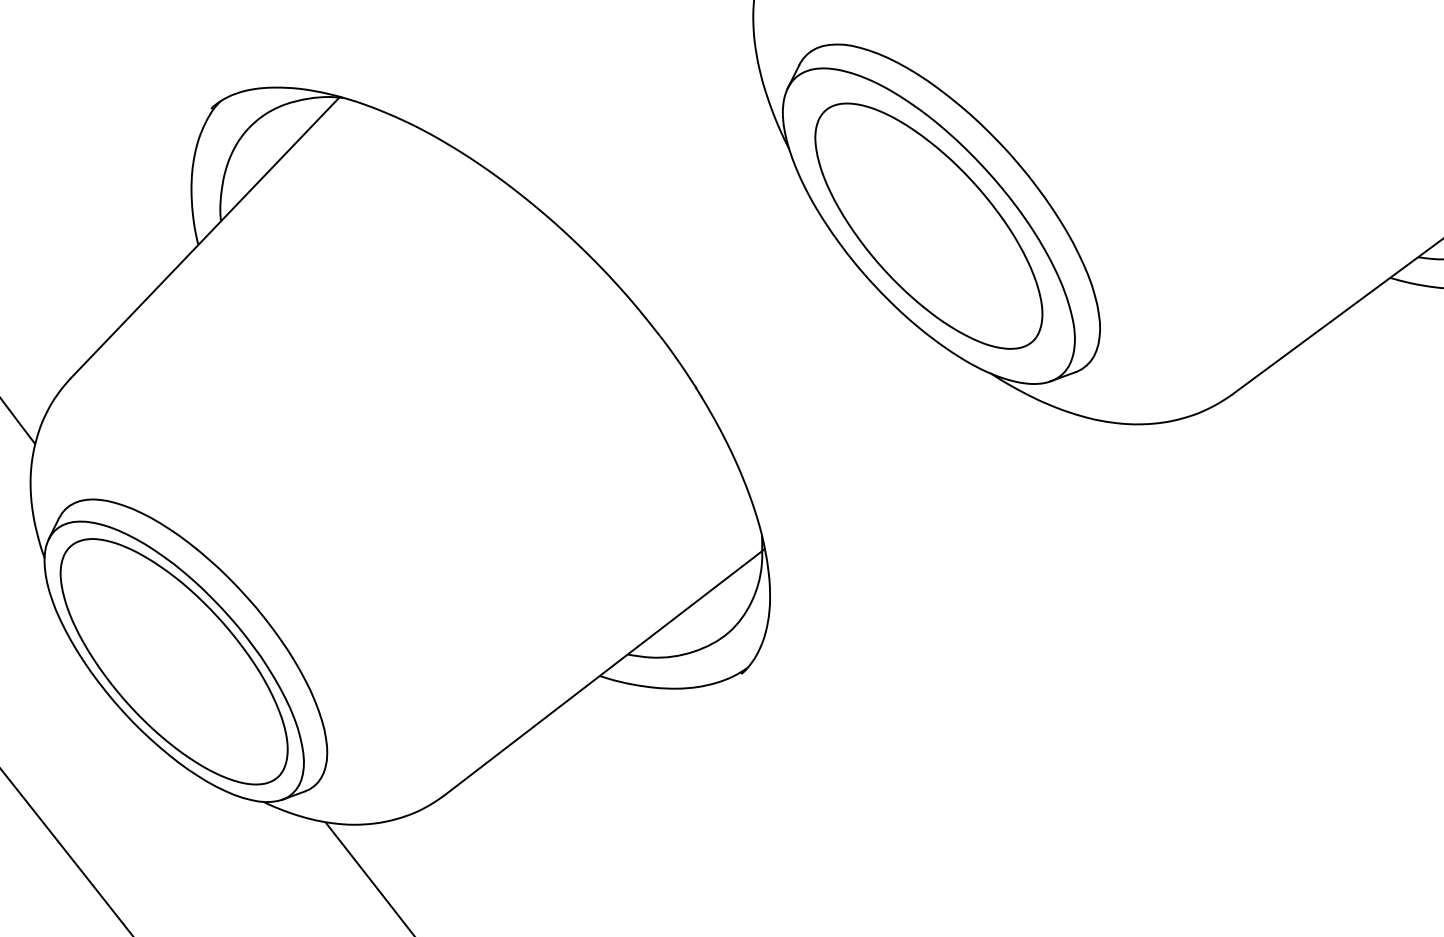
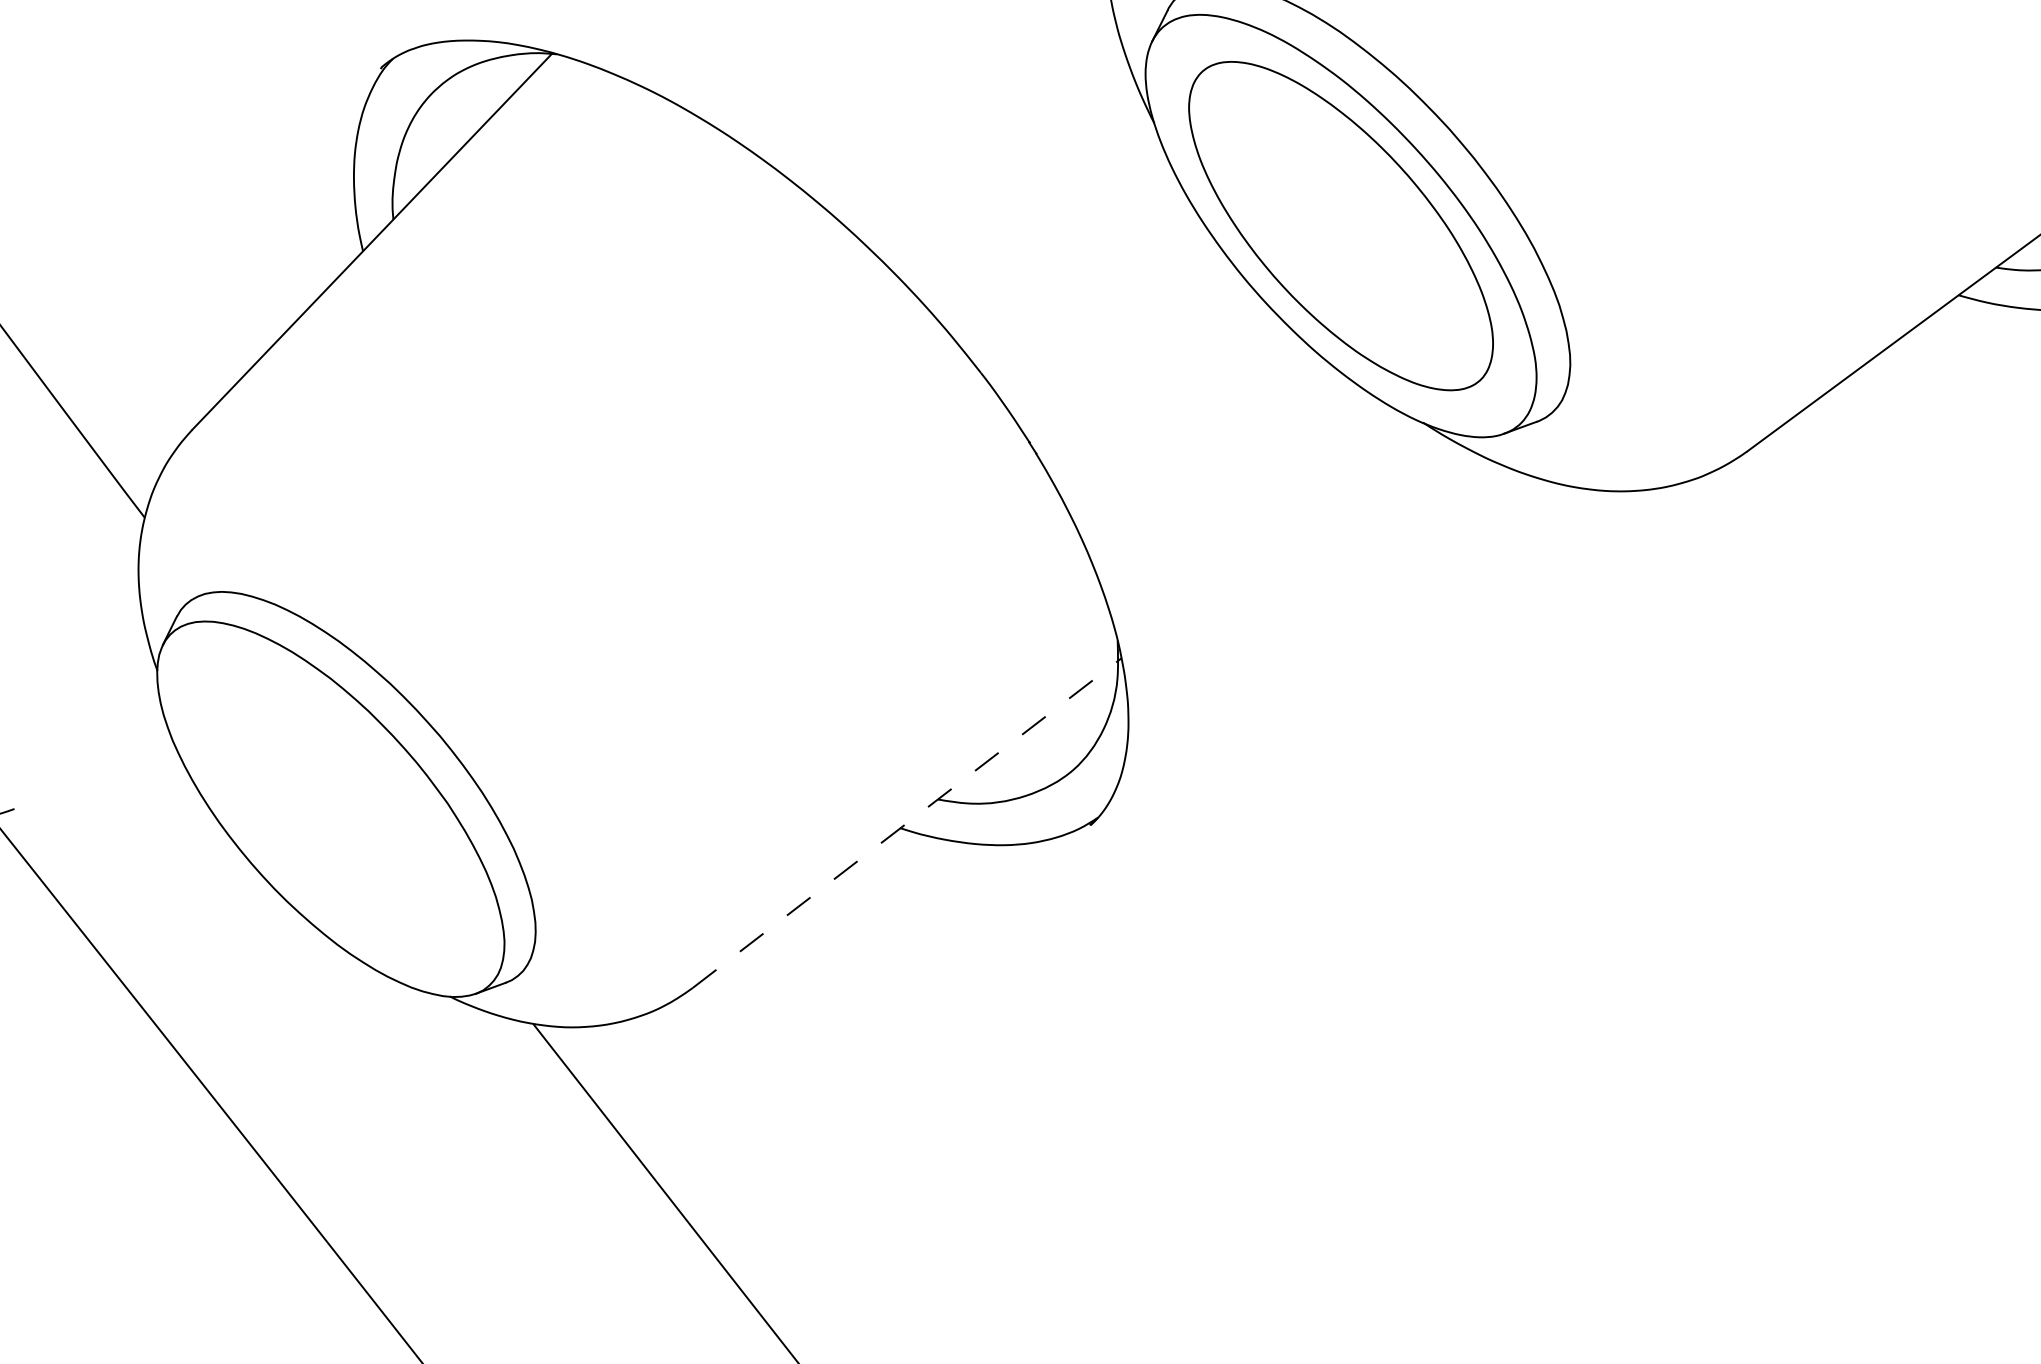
part: (173, 662) -> (330, 809), removed
line: (605, 671) -> (907, 822), solid -> dashed

